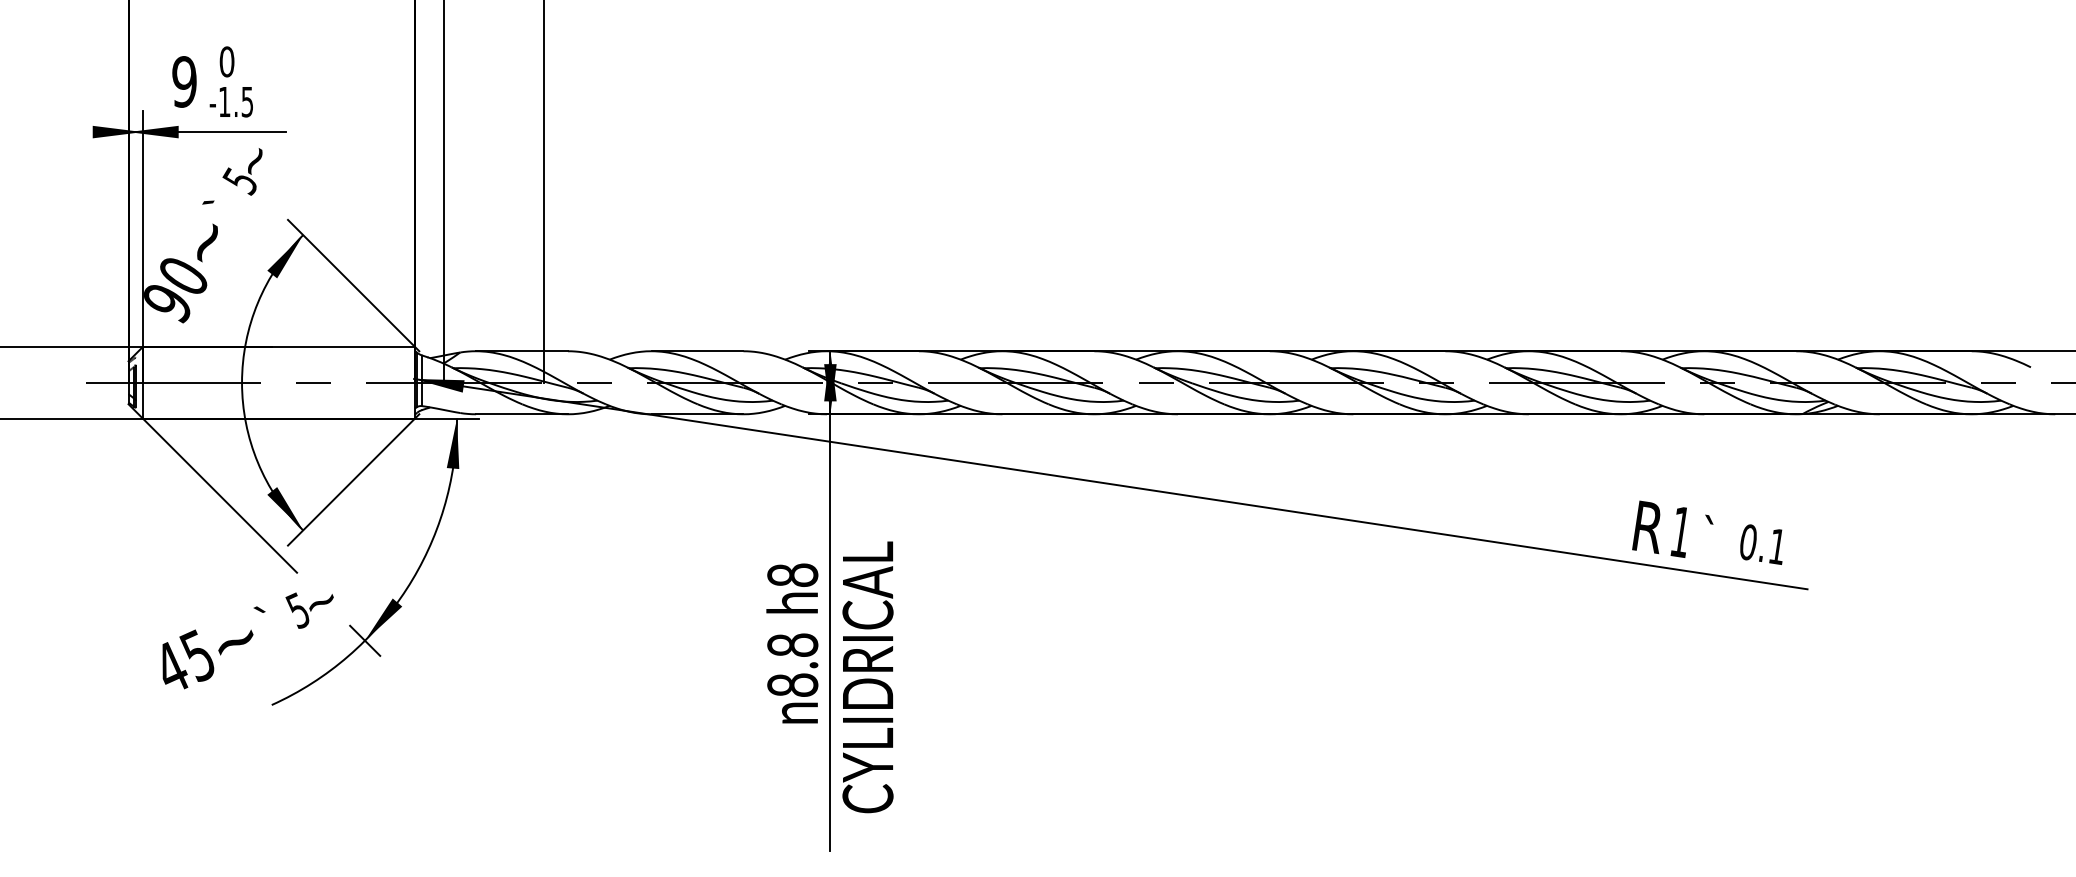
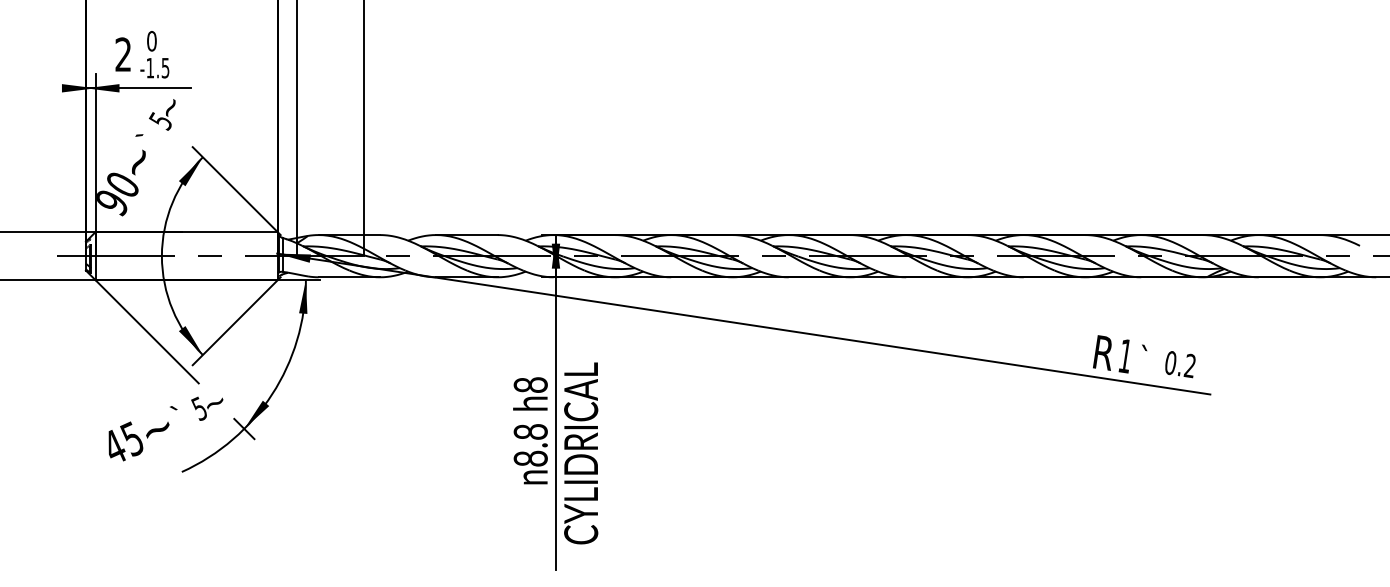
text: (184, 81) -> (123, 54), 9 -> 2
text: (1776, 546) -> (1189, 365), 0.1 -> 0.2

